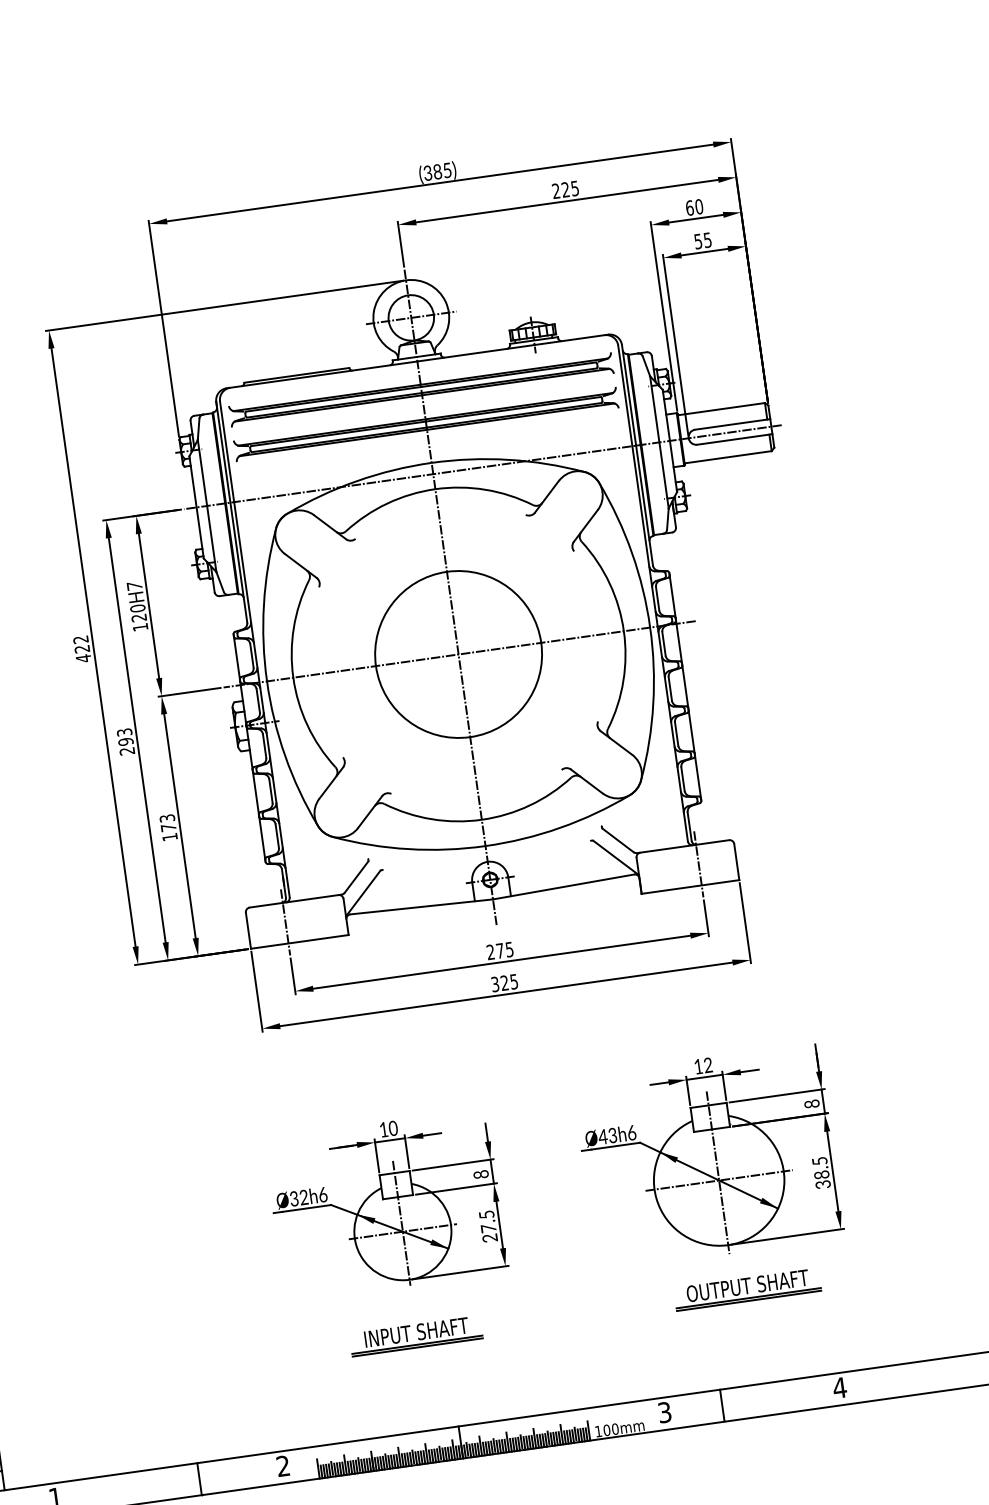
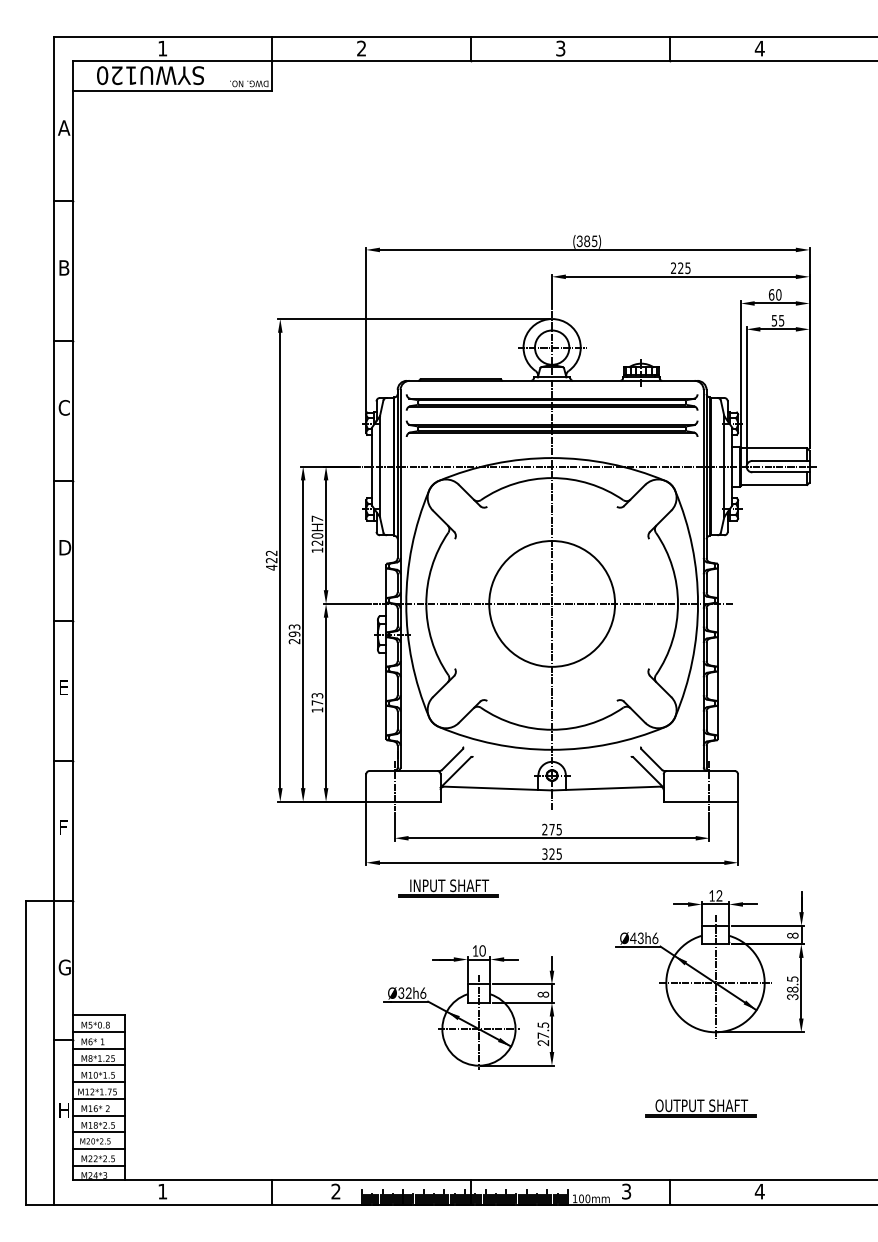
part: (707, 1157) -> (709, 964), moved
part: (385, 1205) -> (468, 1007), moved
part: (415, 1336) -> (448, 888), moved

